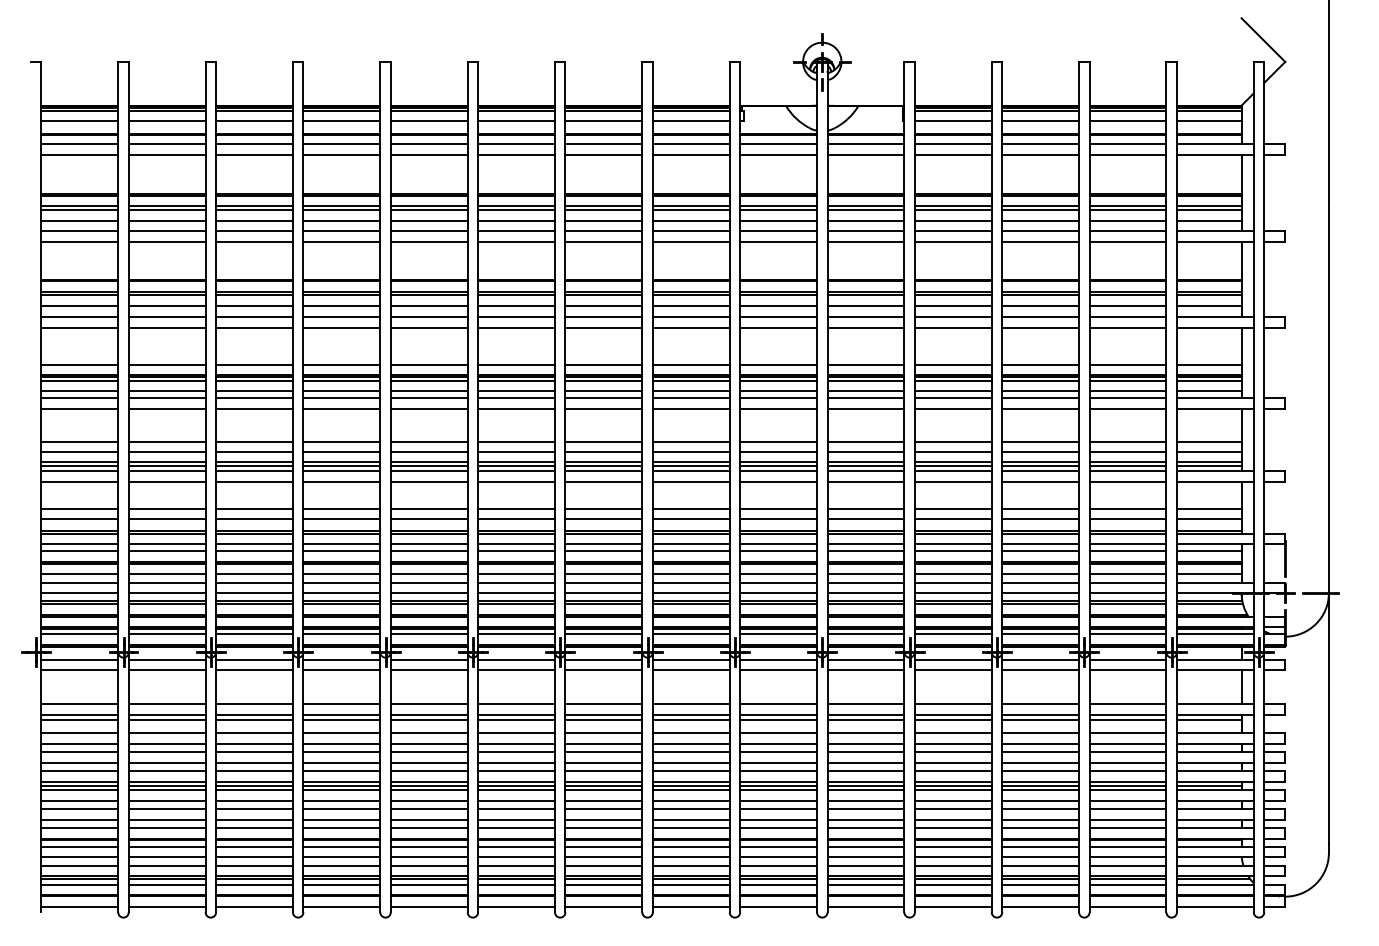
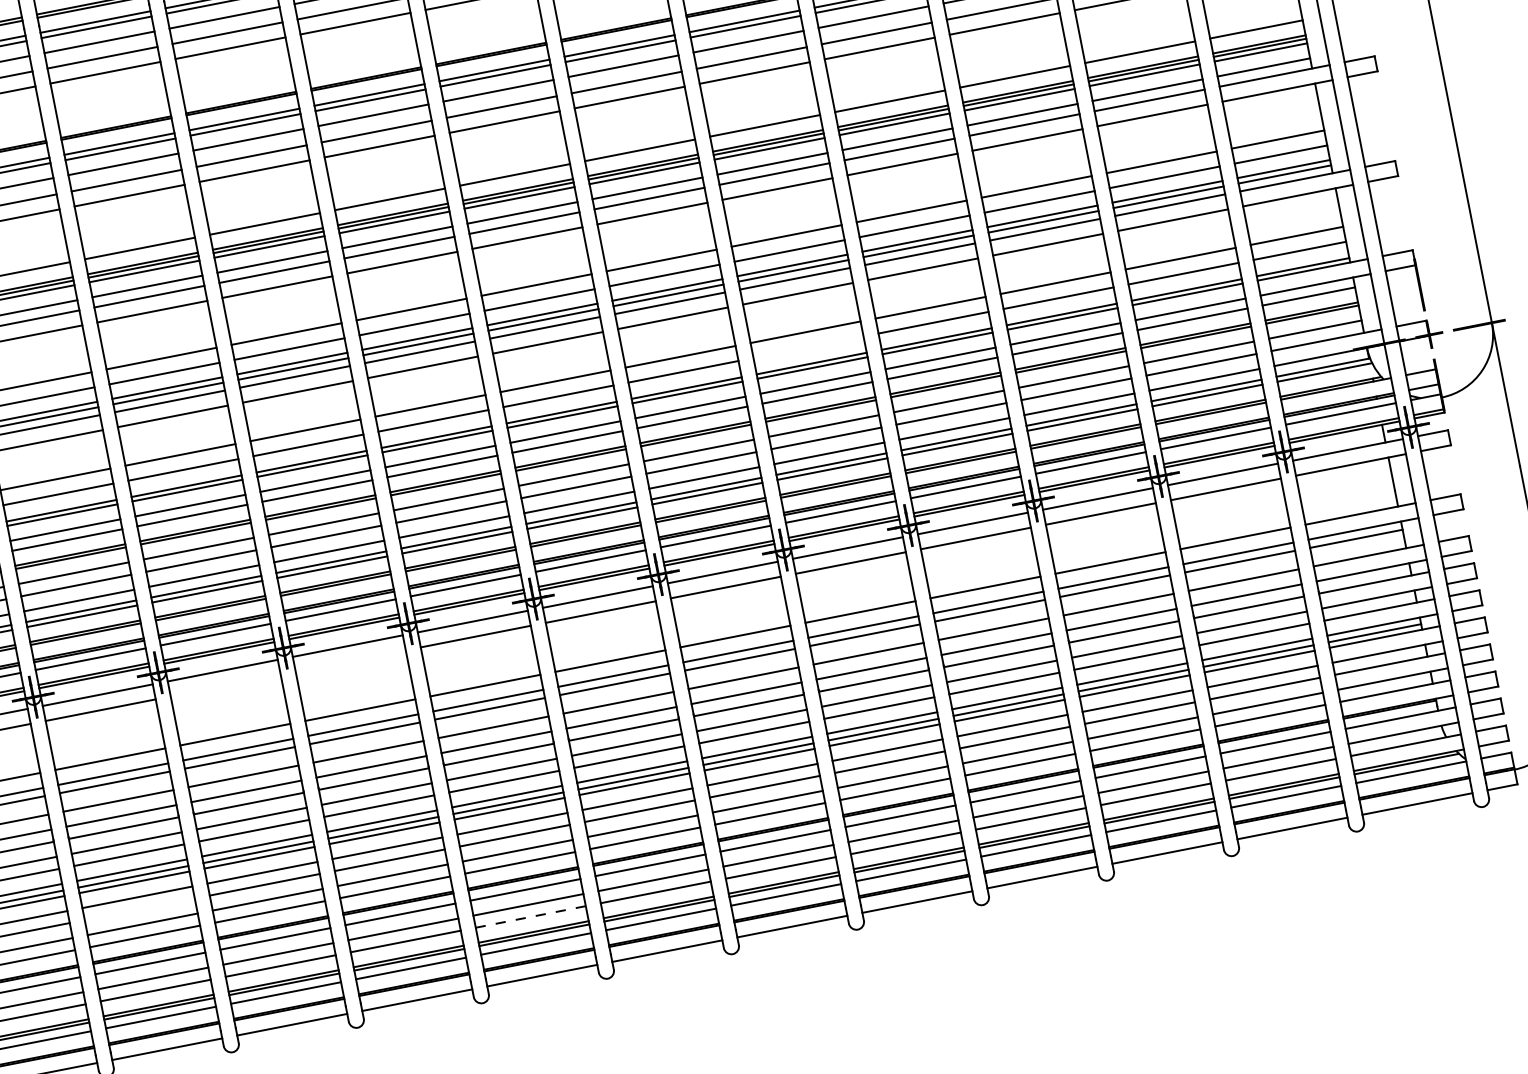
line: (865, 519) -> (807, 347), removed
line: (428, 670) -> (224, 686), removed
line: (516, 670) -> (350, 661), removed
line: (341, 809) -> (139, 909), removed
line: (603, 865) -> (530, 916), solid -> dashed

